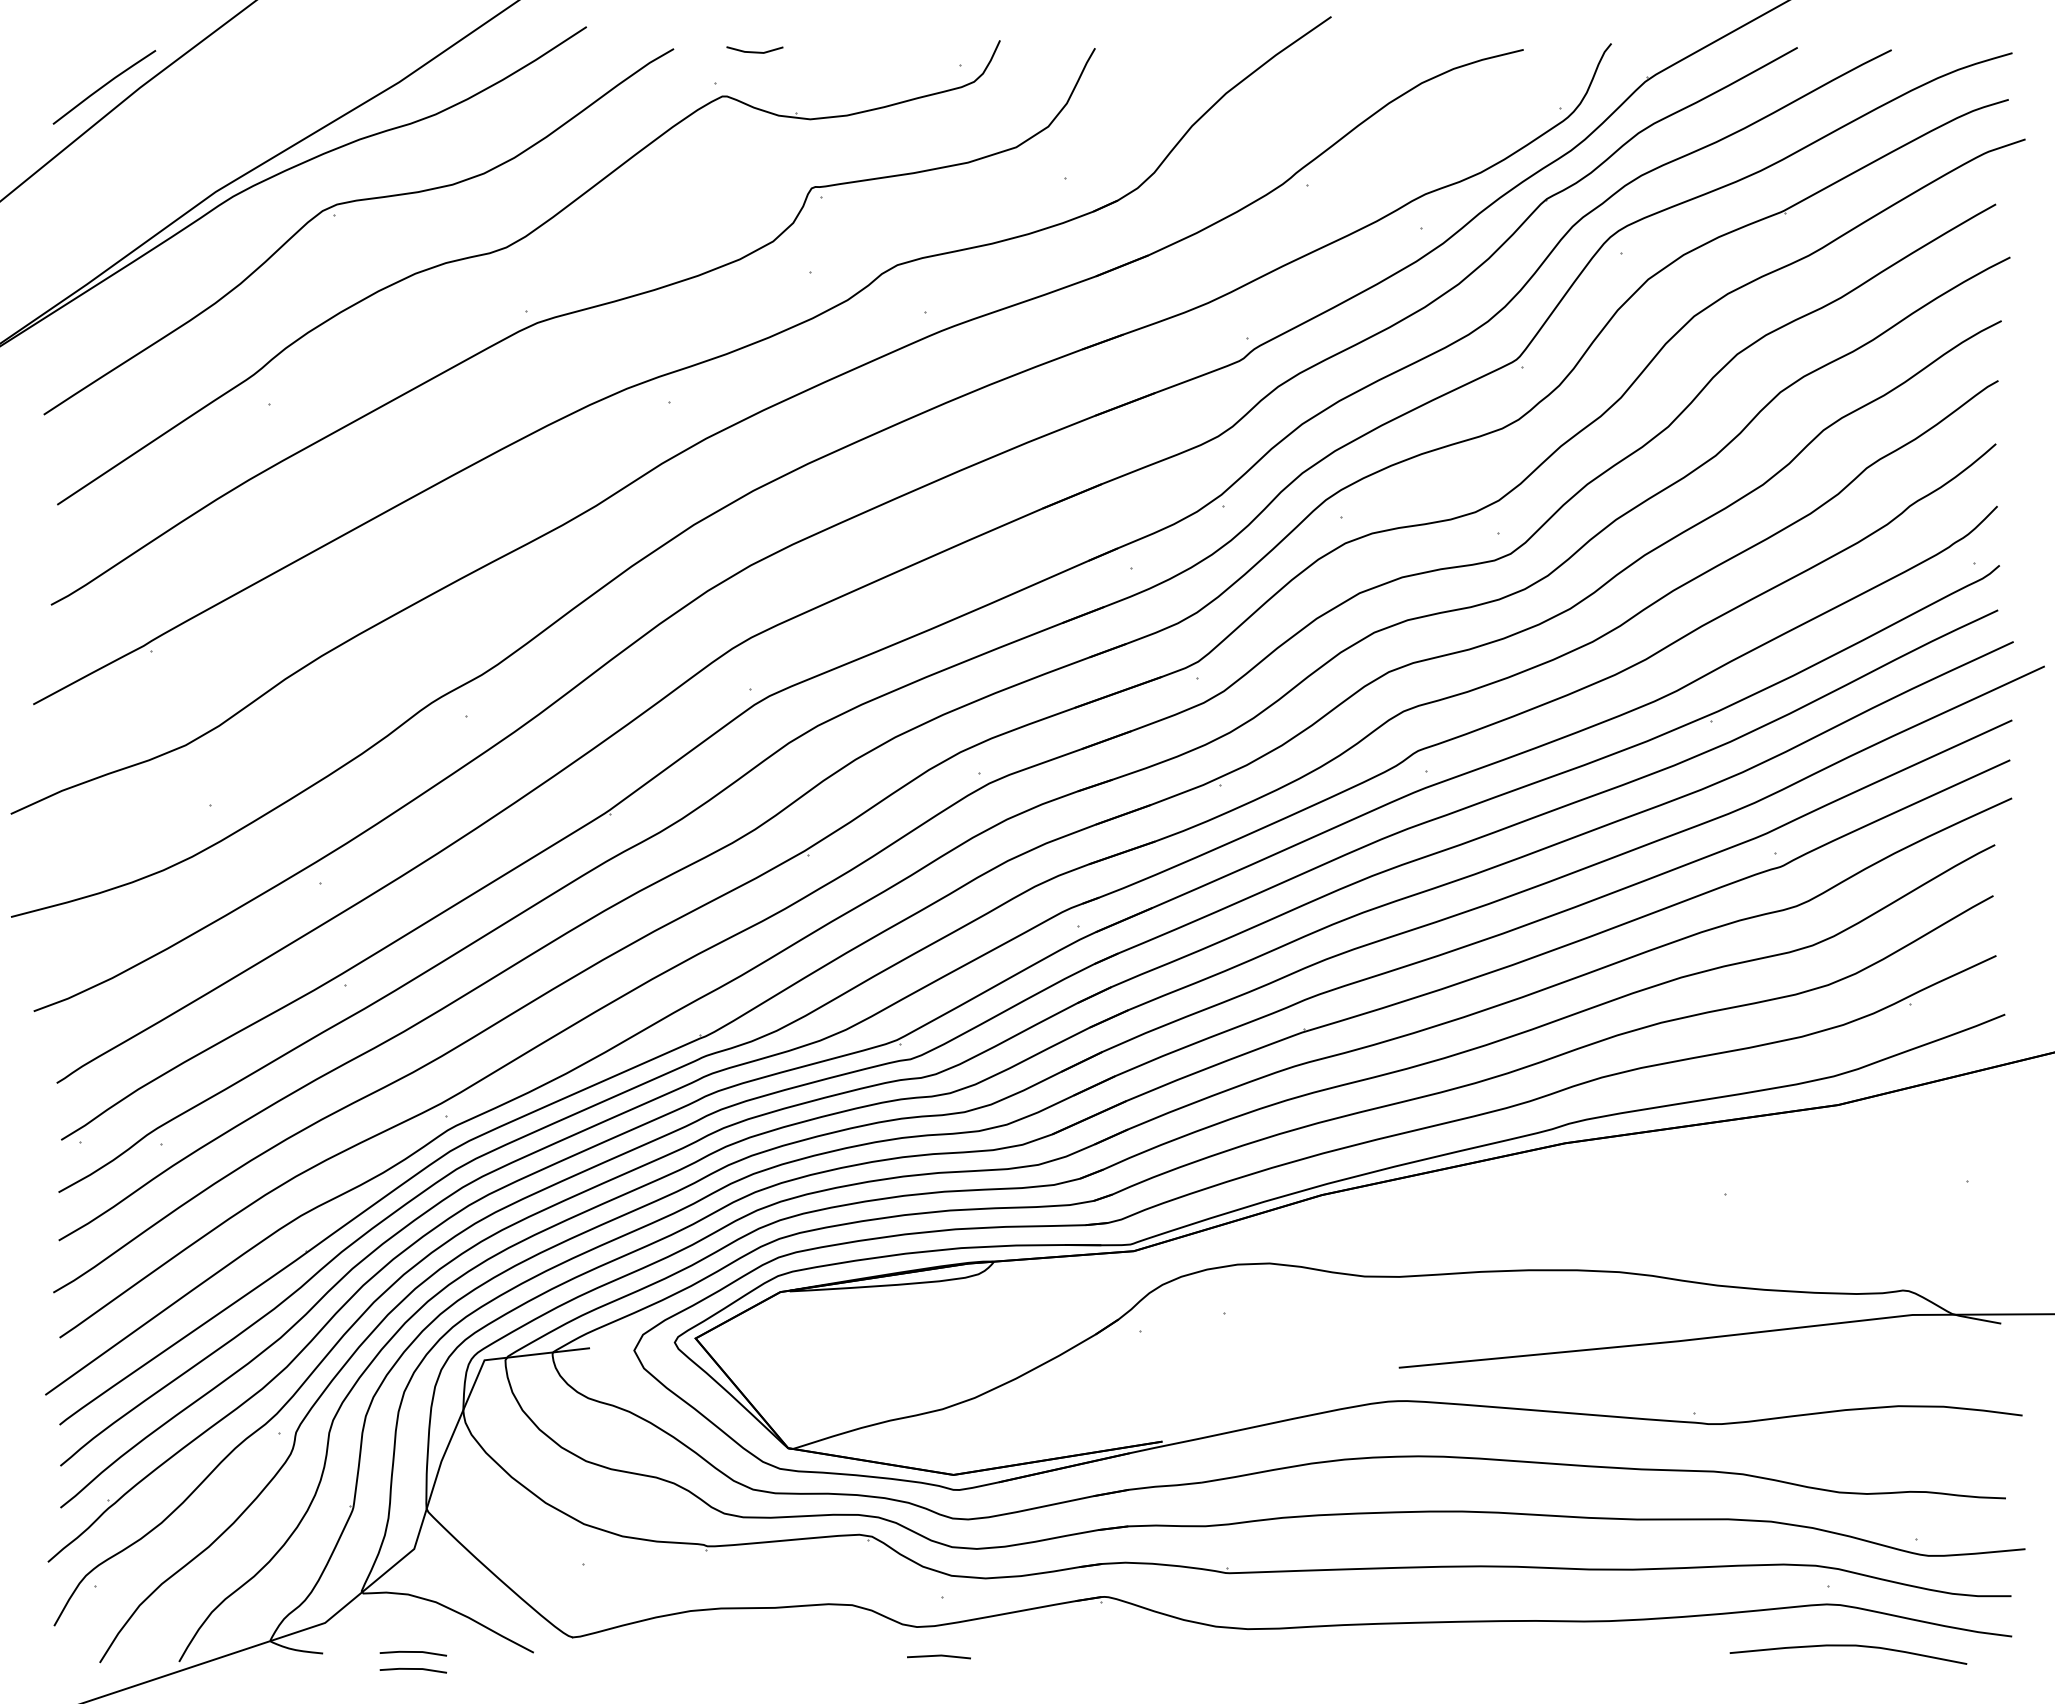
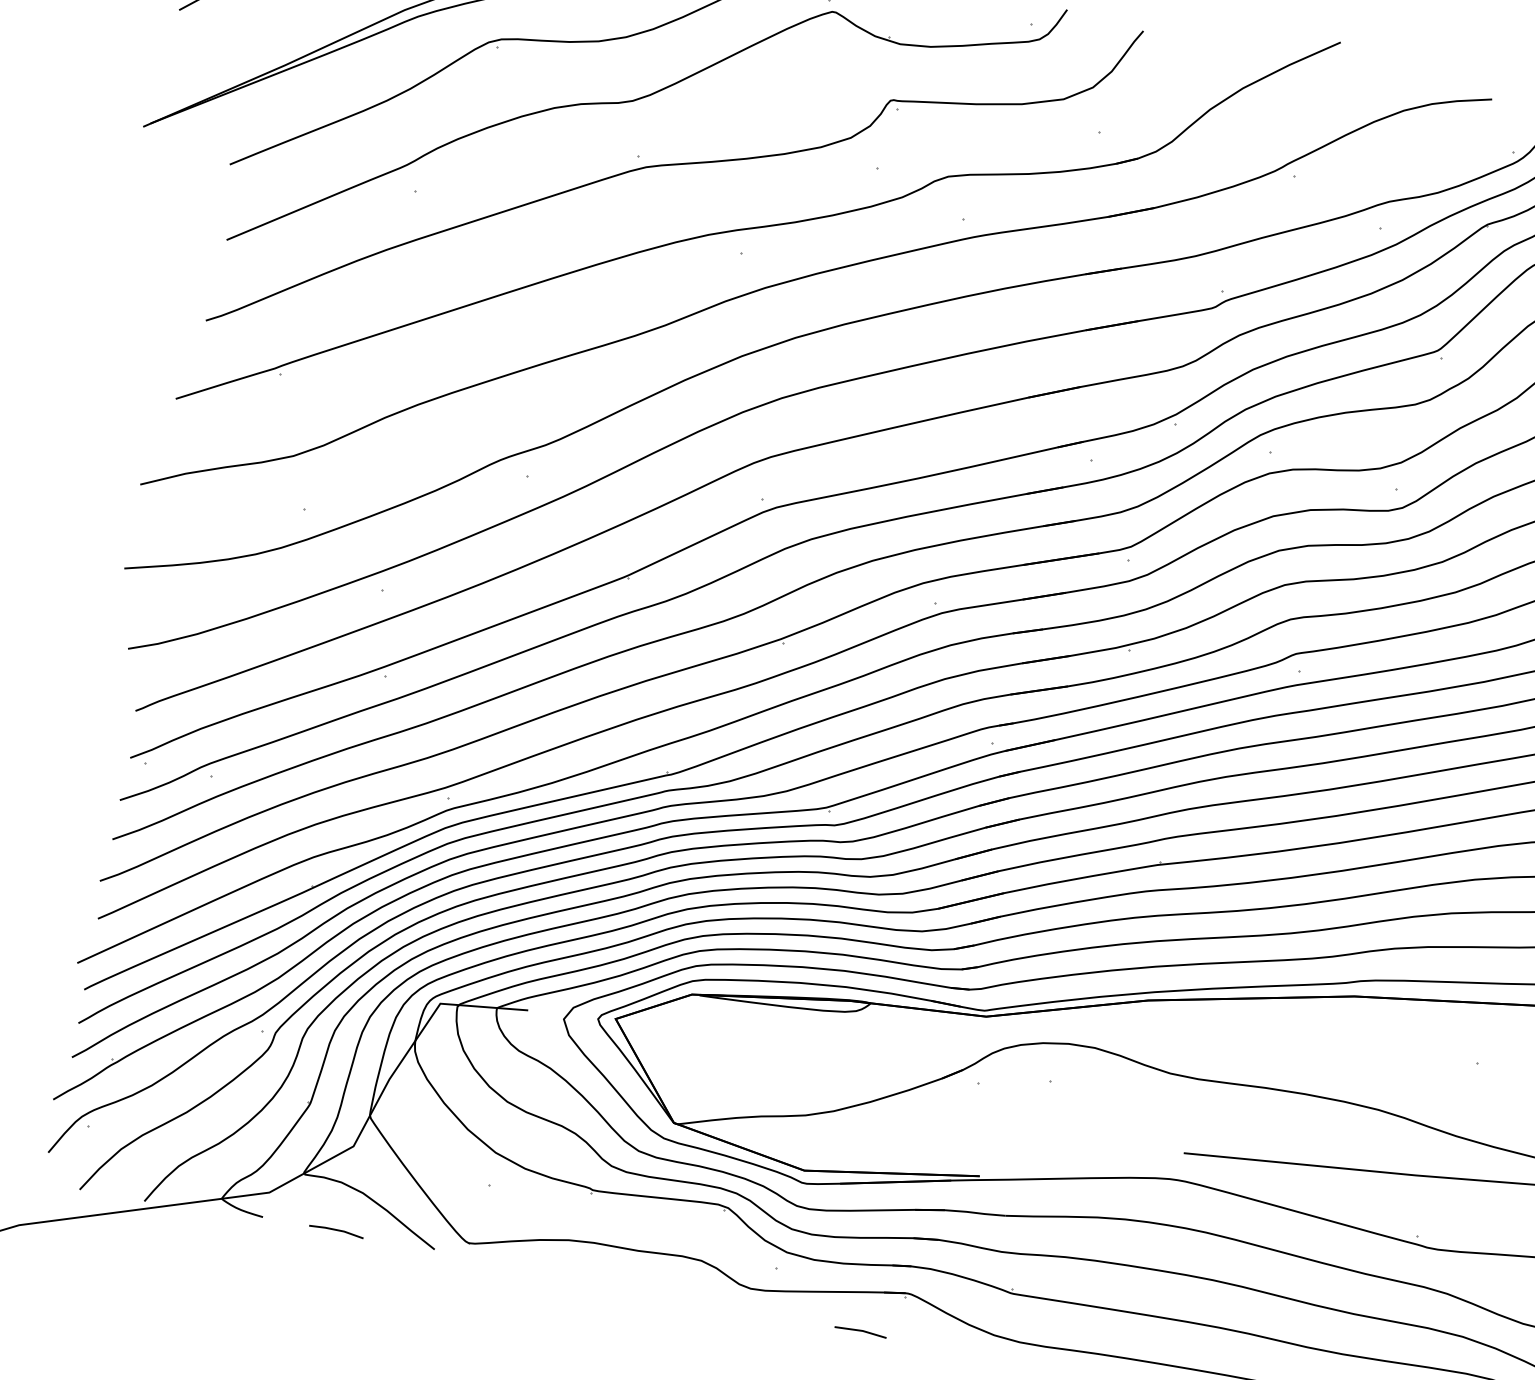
line: (938, 1656) -> (860, 1331), moved
line: (412, 1669) -> (333, 1244), removed

